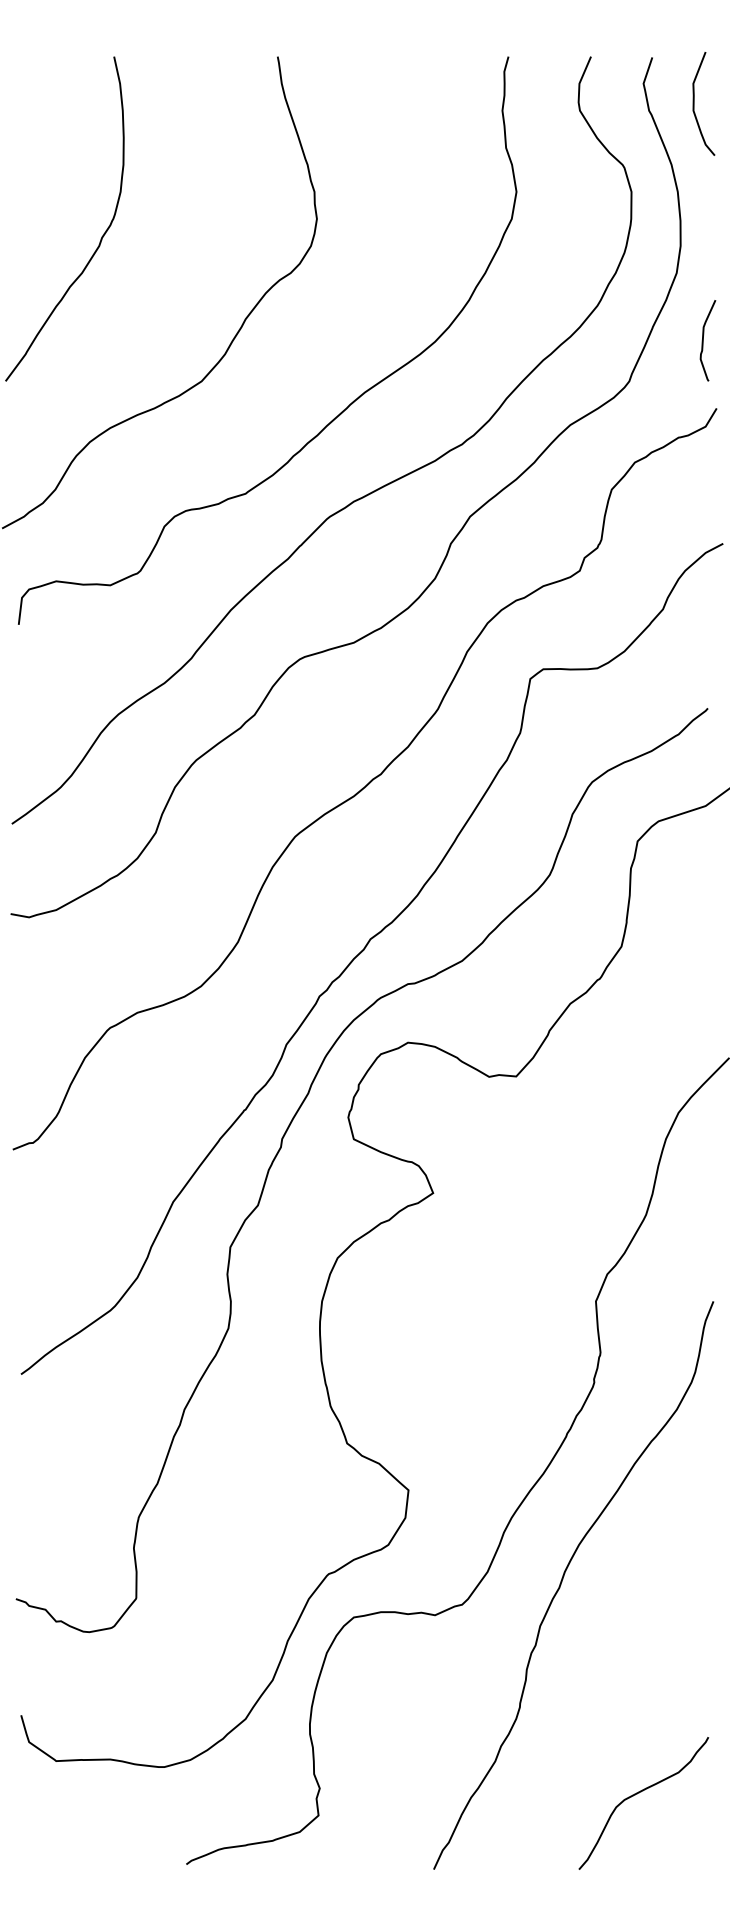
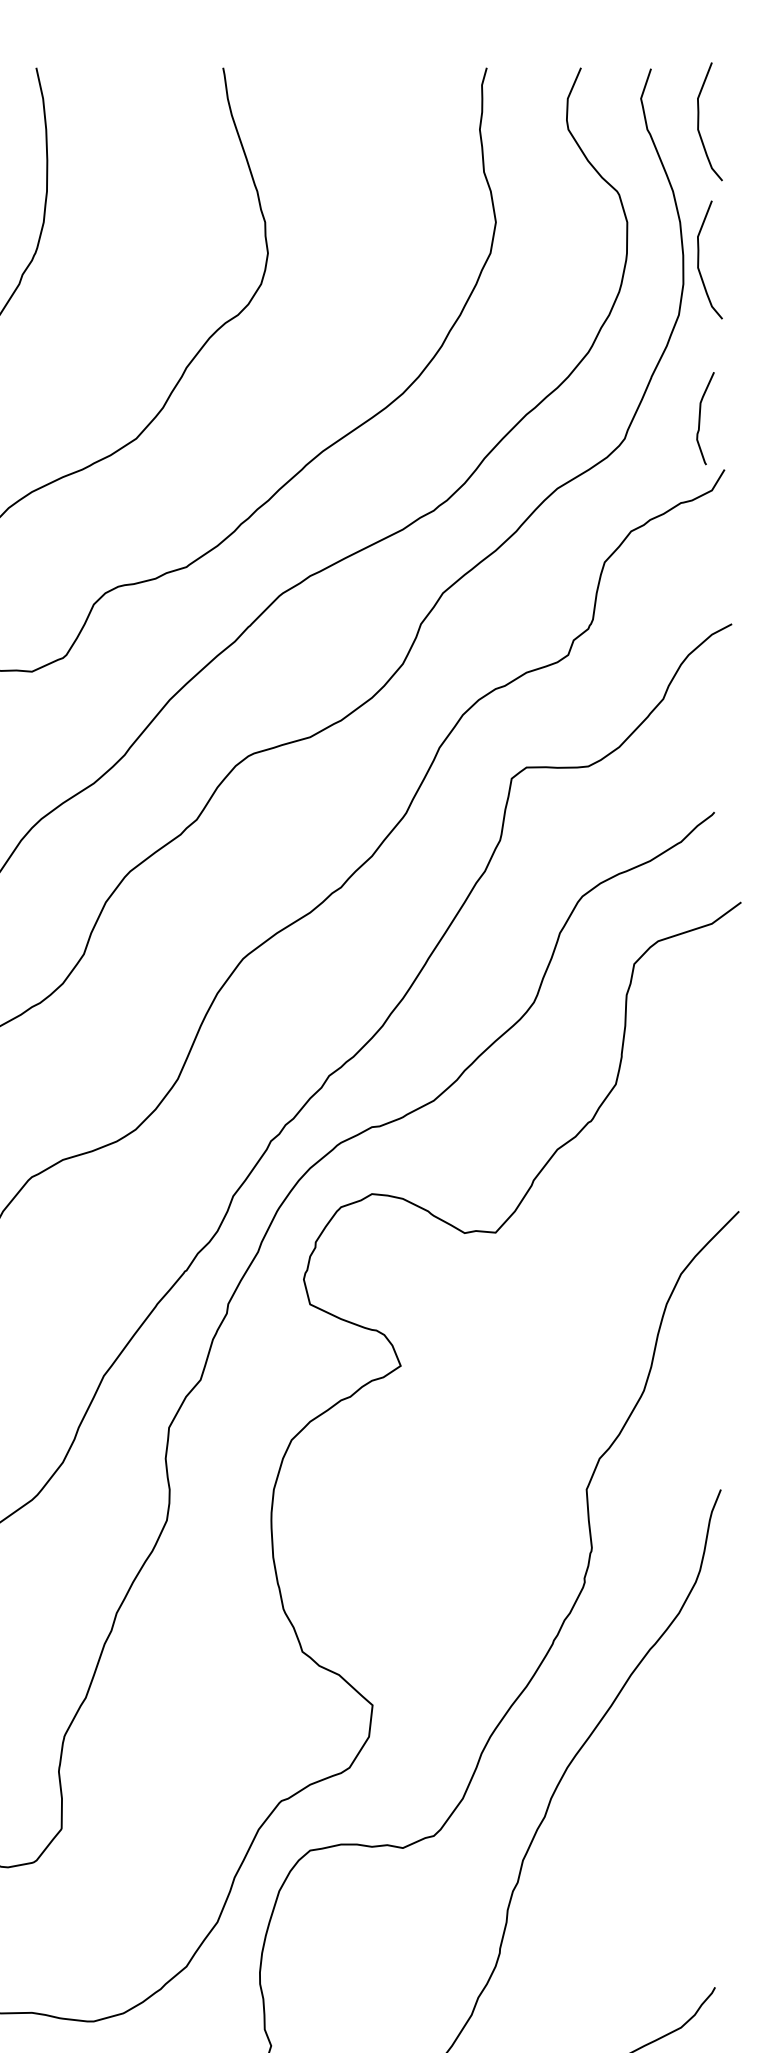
curve: (694, 224) -> (699, 259), added
curve: (703, 340) -> (700, 418), moved

